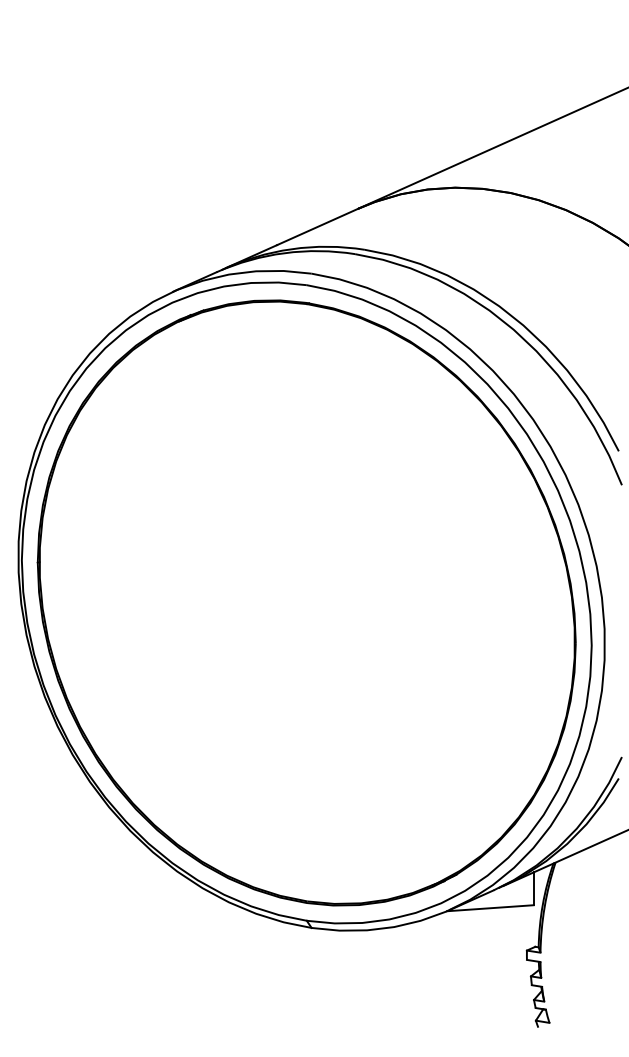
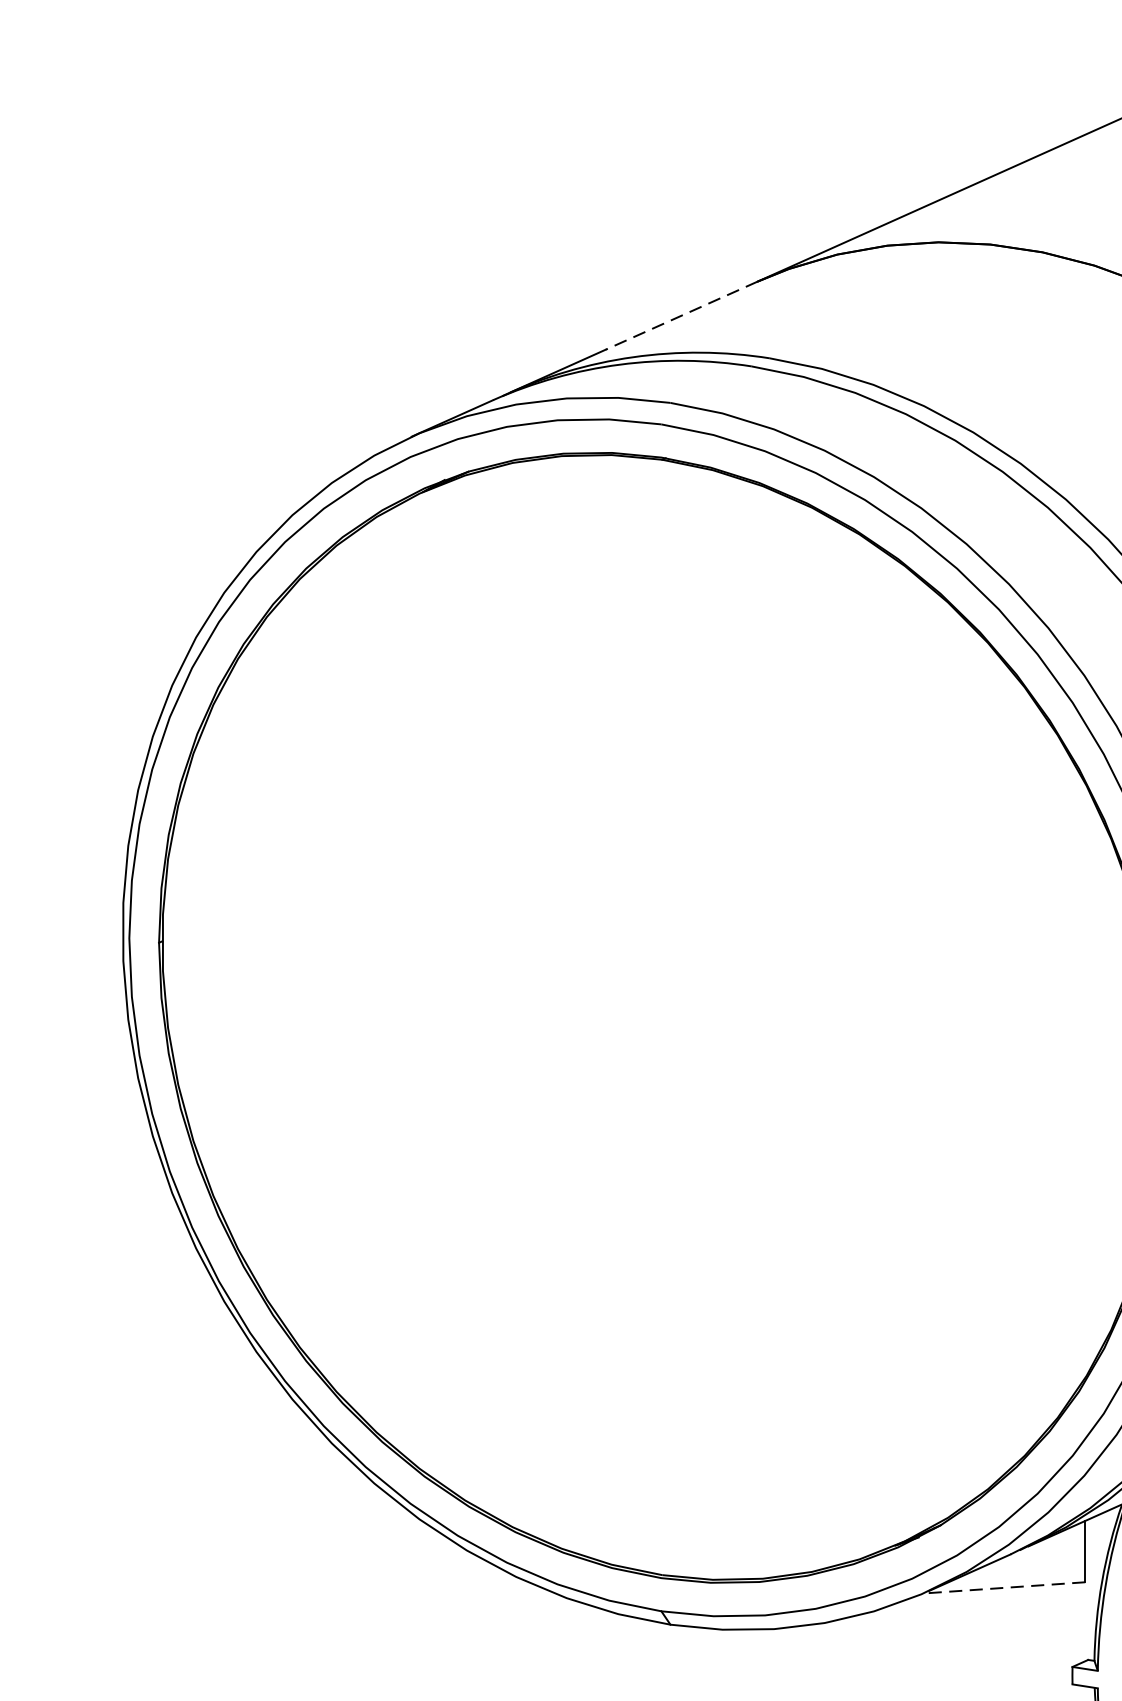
line: (317, 226) -> (681, 314), solid -> dashed
line: (489, 908) -> (1002, 1588), solid -> dashed

